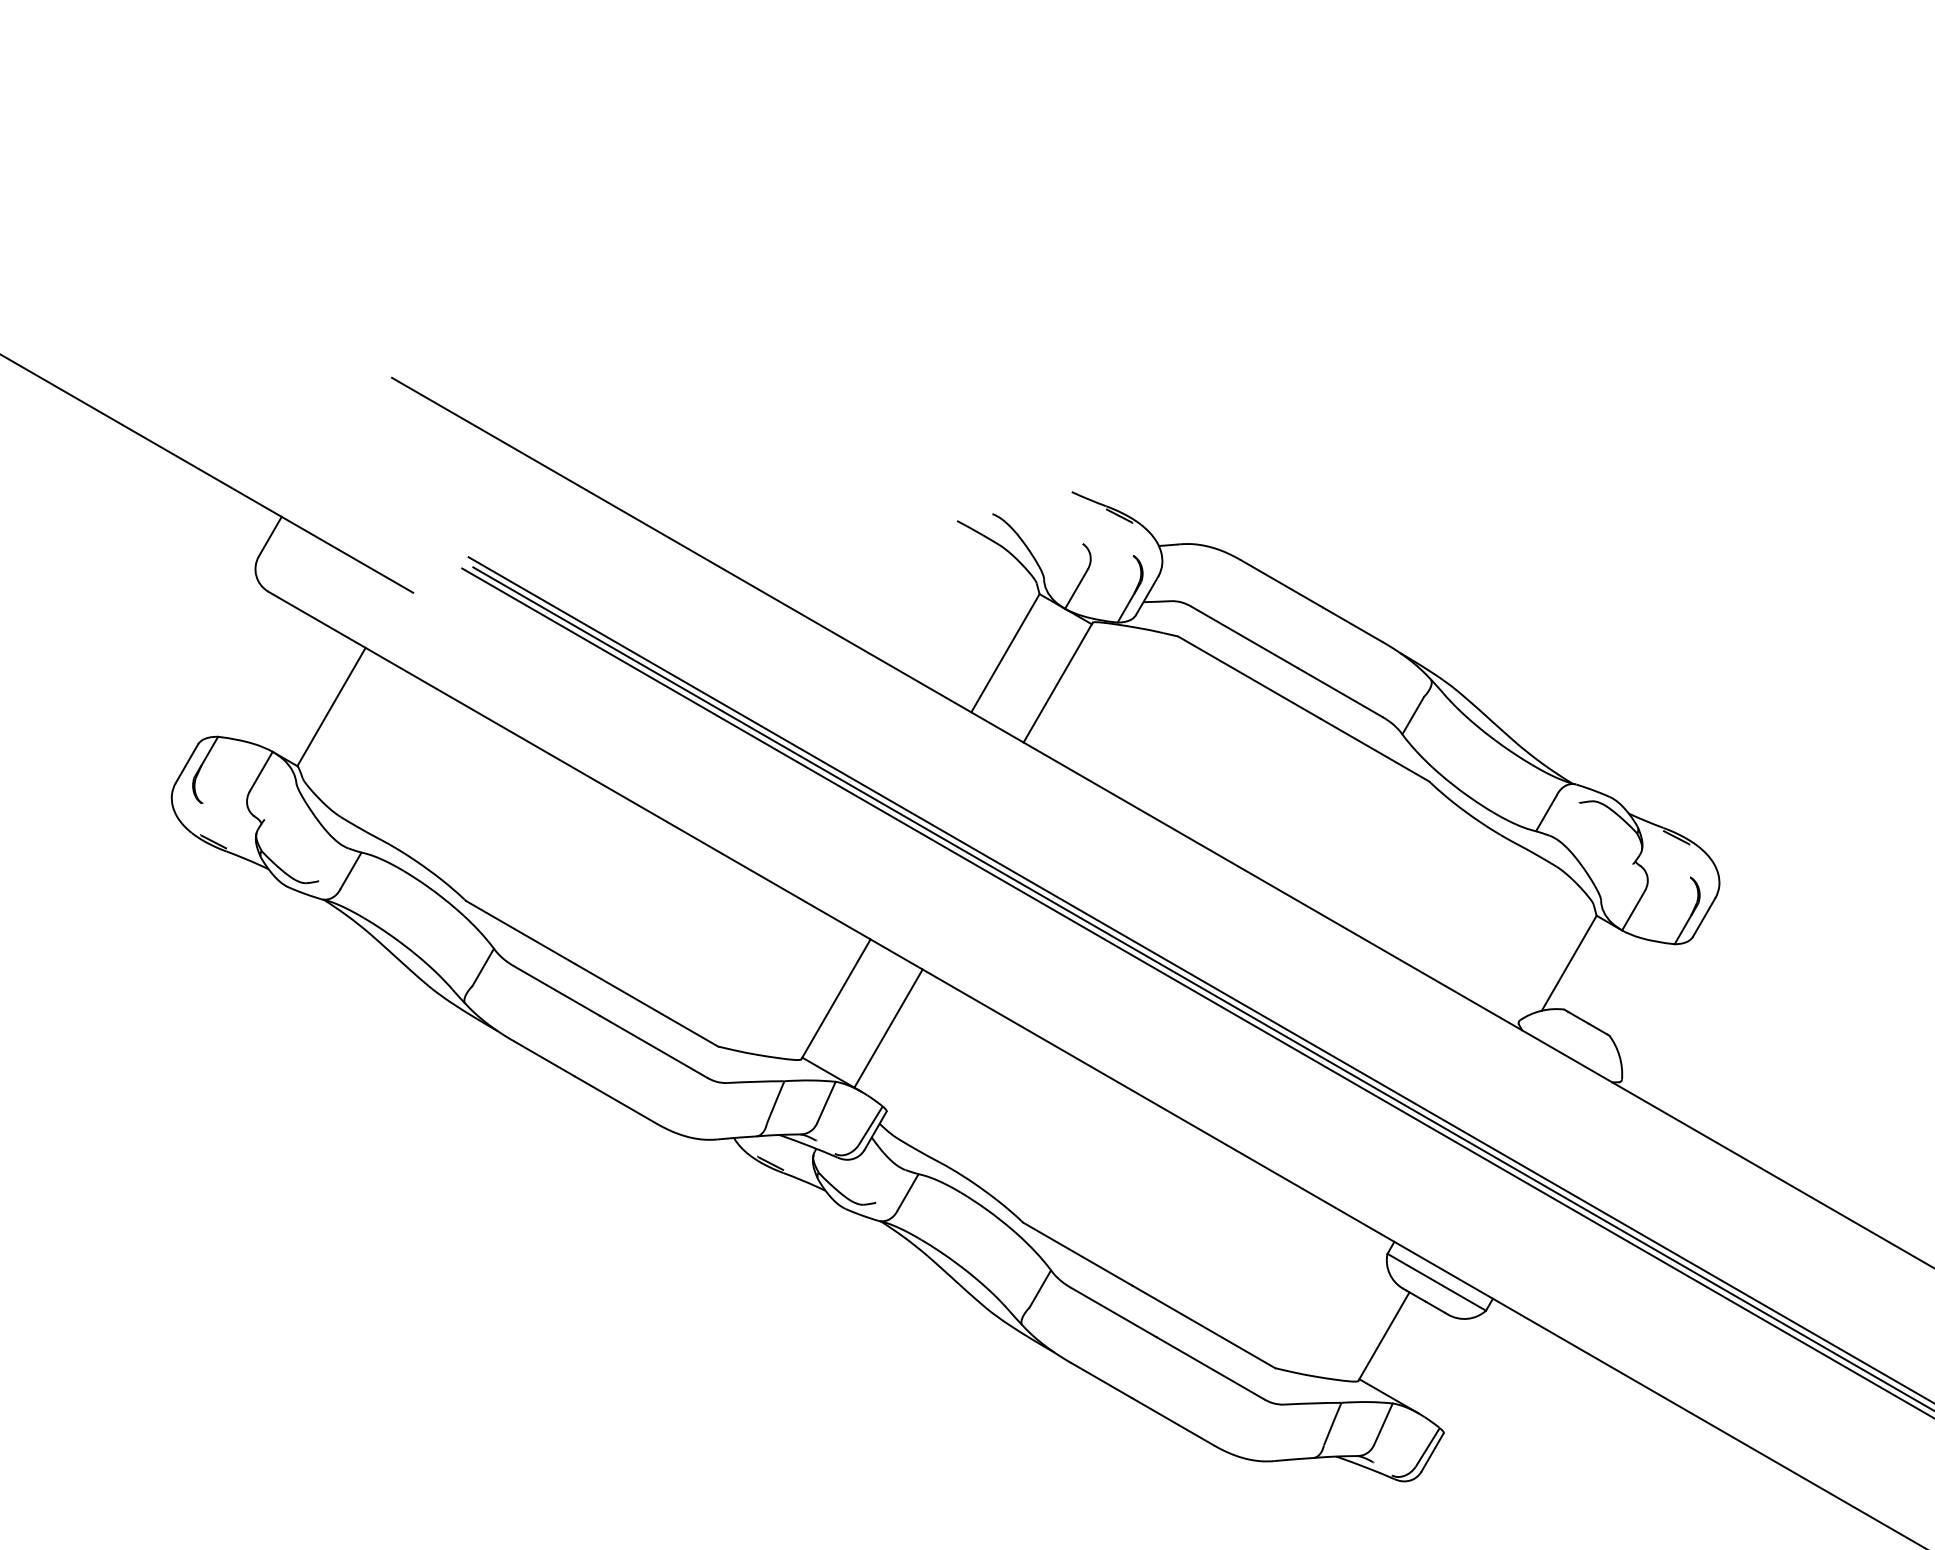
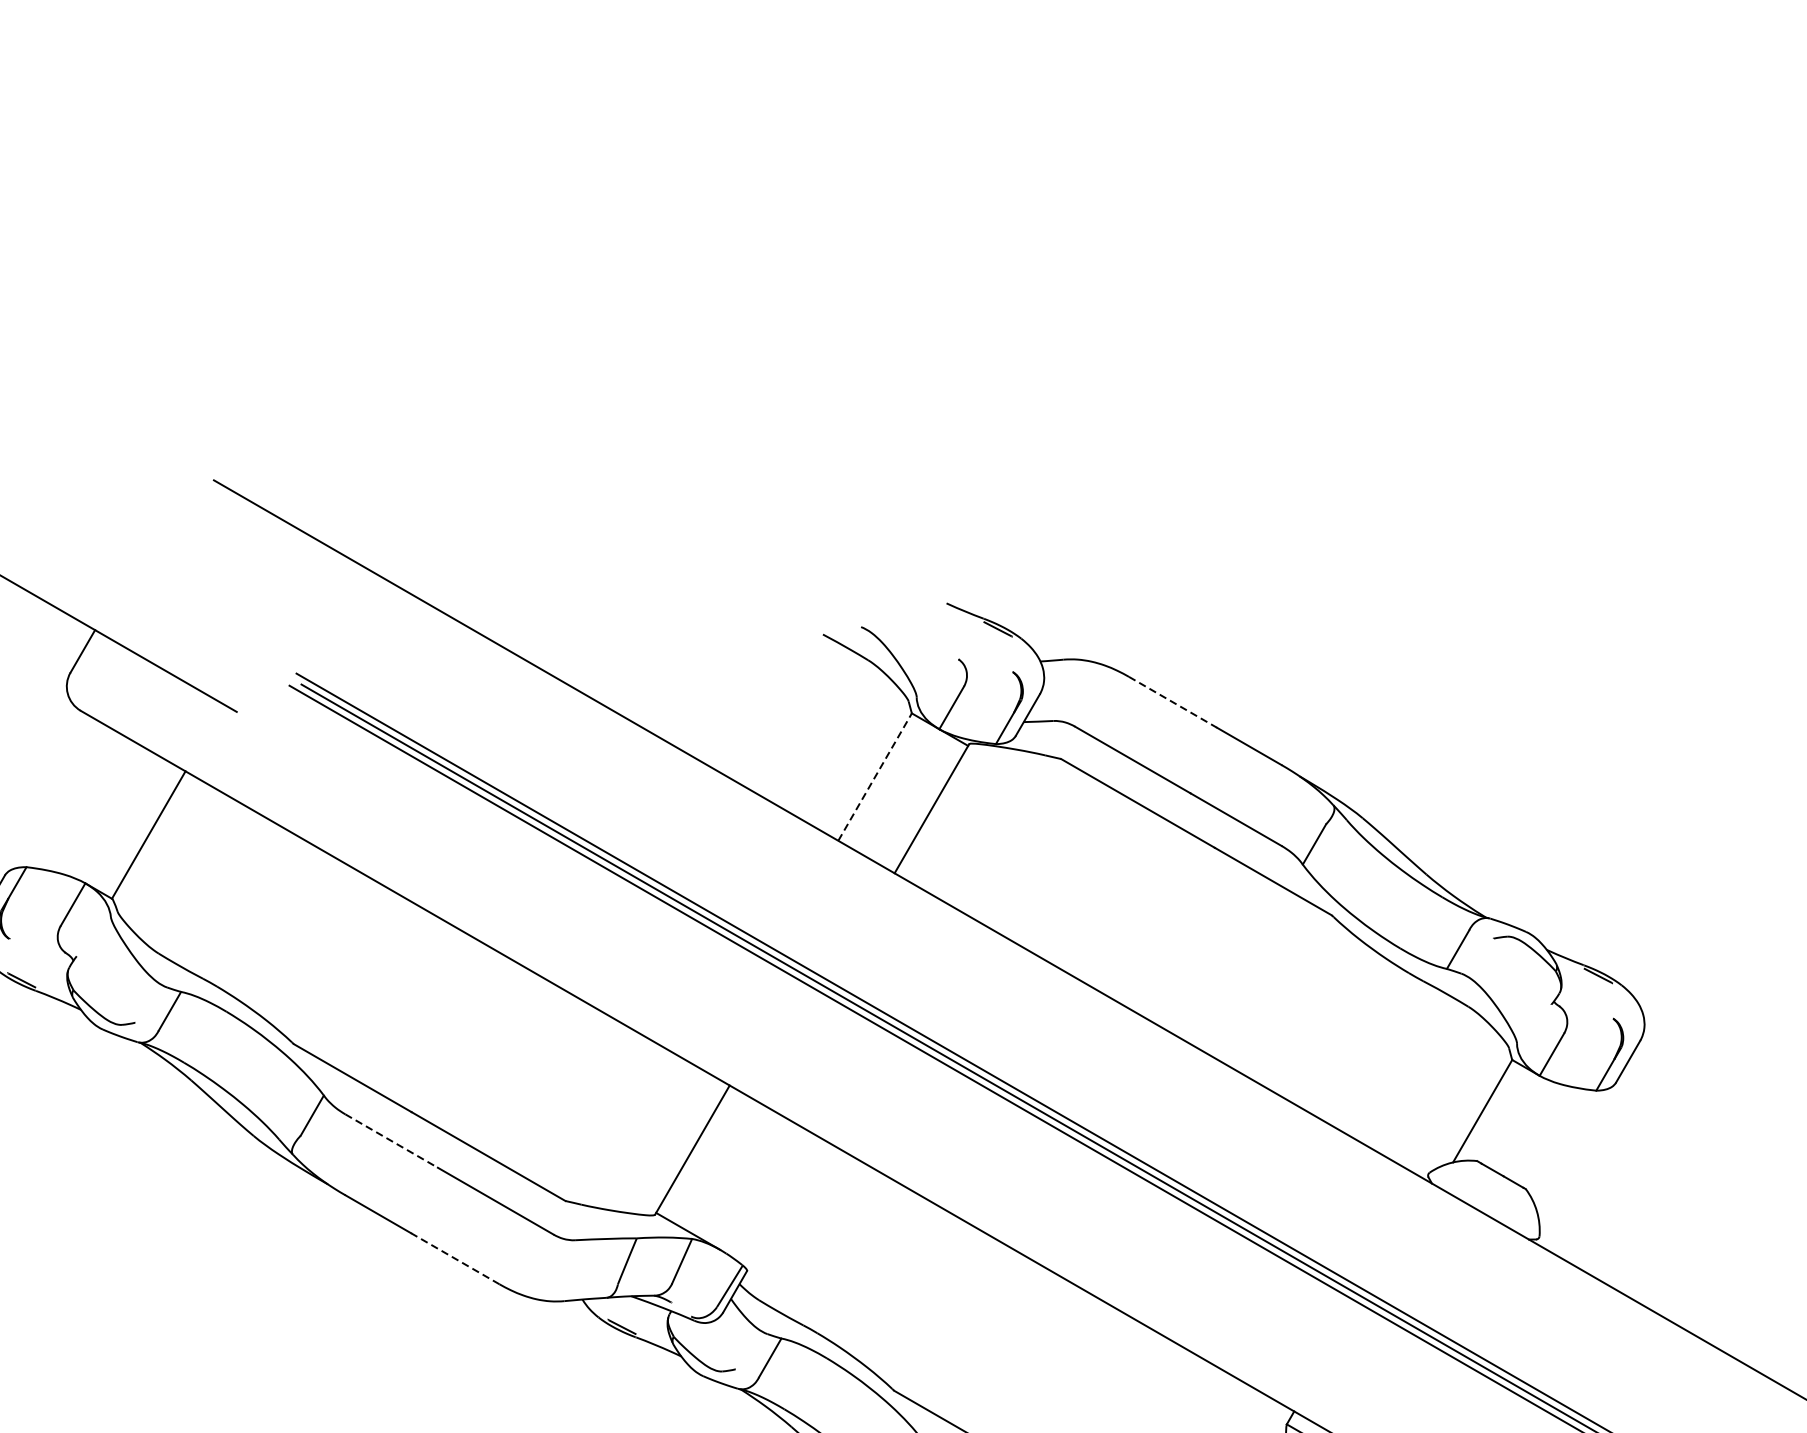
line: (1282, 584) -> (1173, 703), solid -> dashed
line: (1005, 652) -> (875, 776), solid -> dashed
line: (556, 990) -> (391, 1140), solid -> dashed
line: (888, 1028) -> (749, 1181), removed
line: (615, 1099) -> (454, 1258), solid -> dashed

